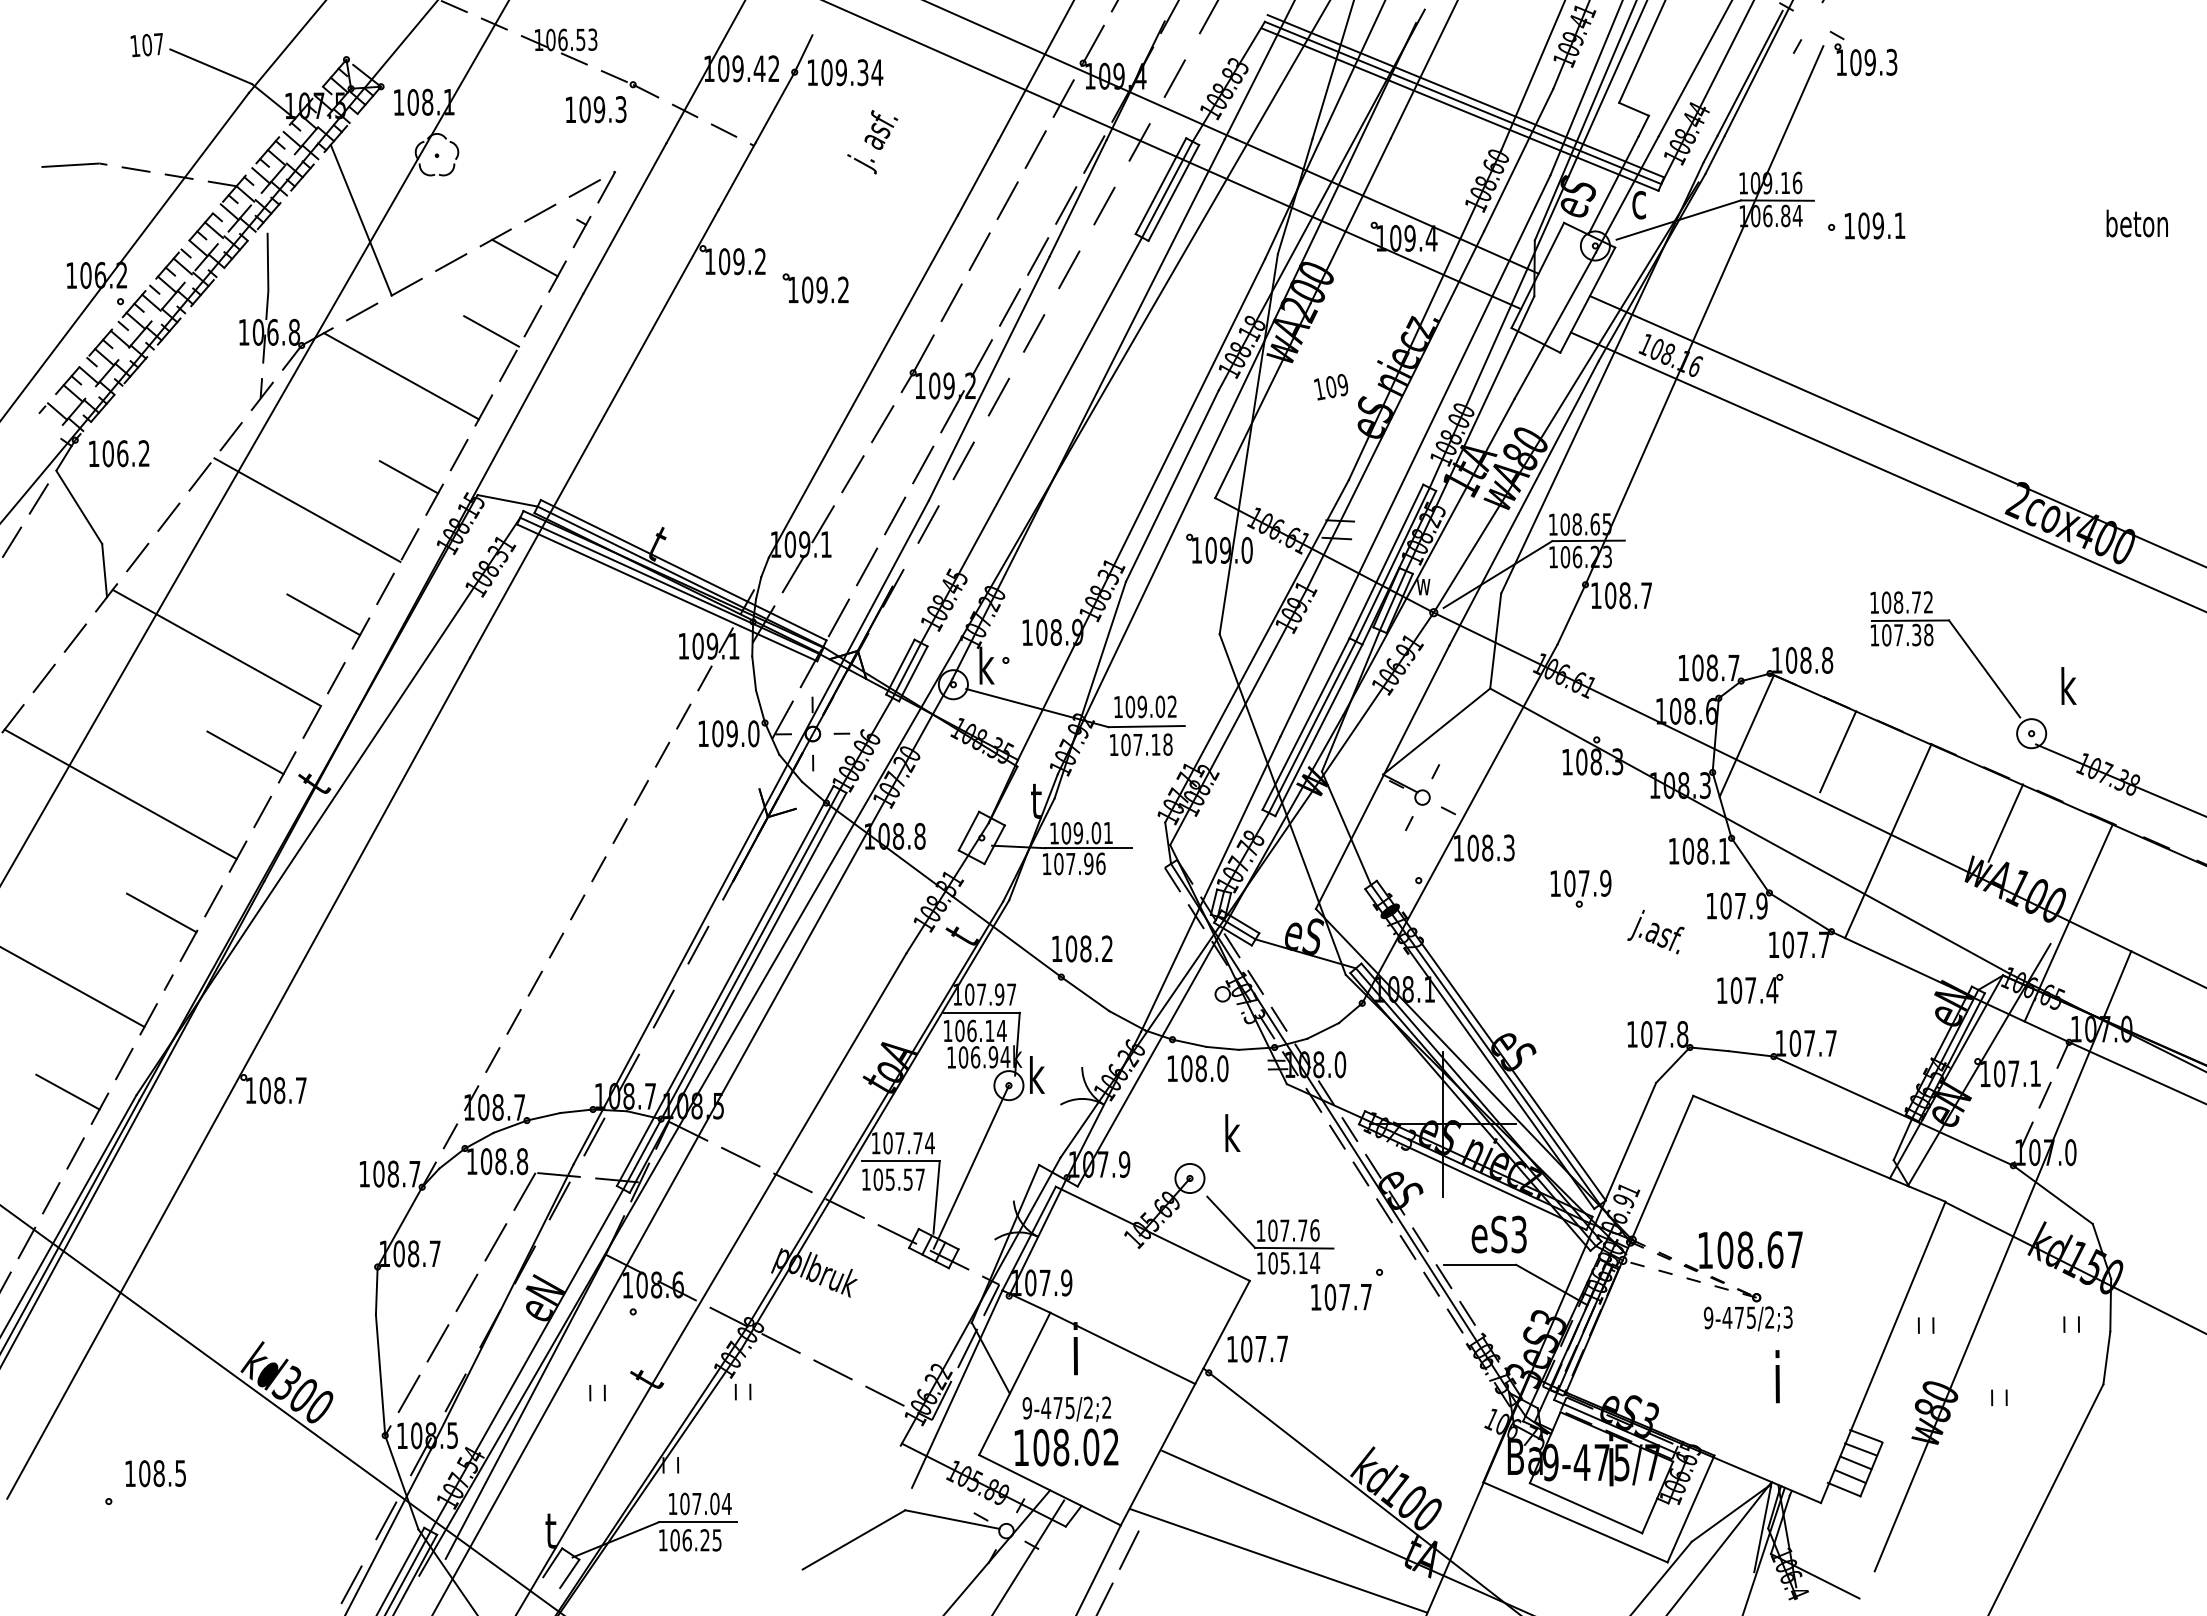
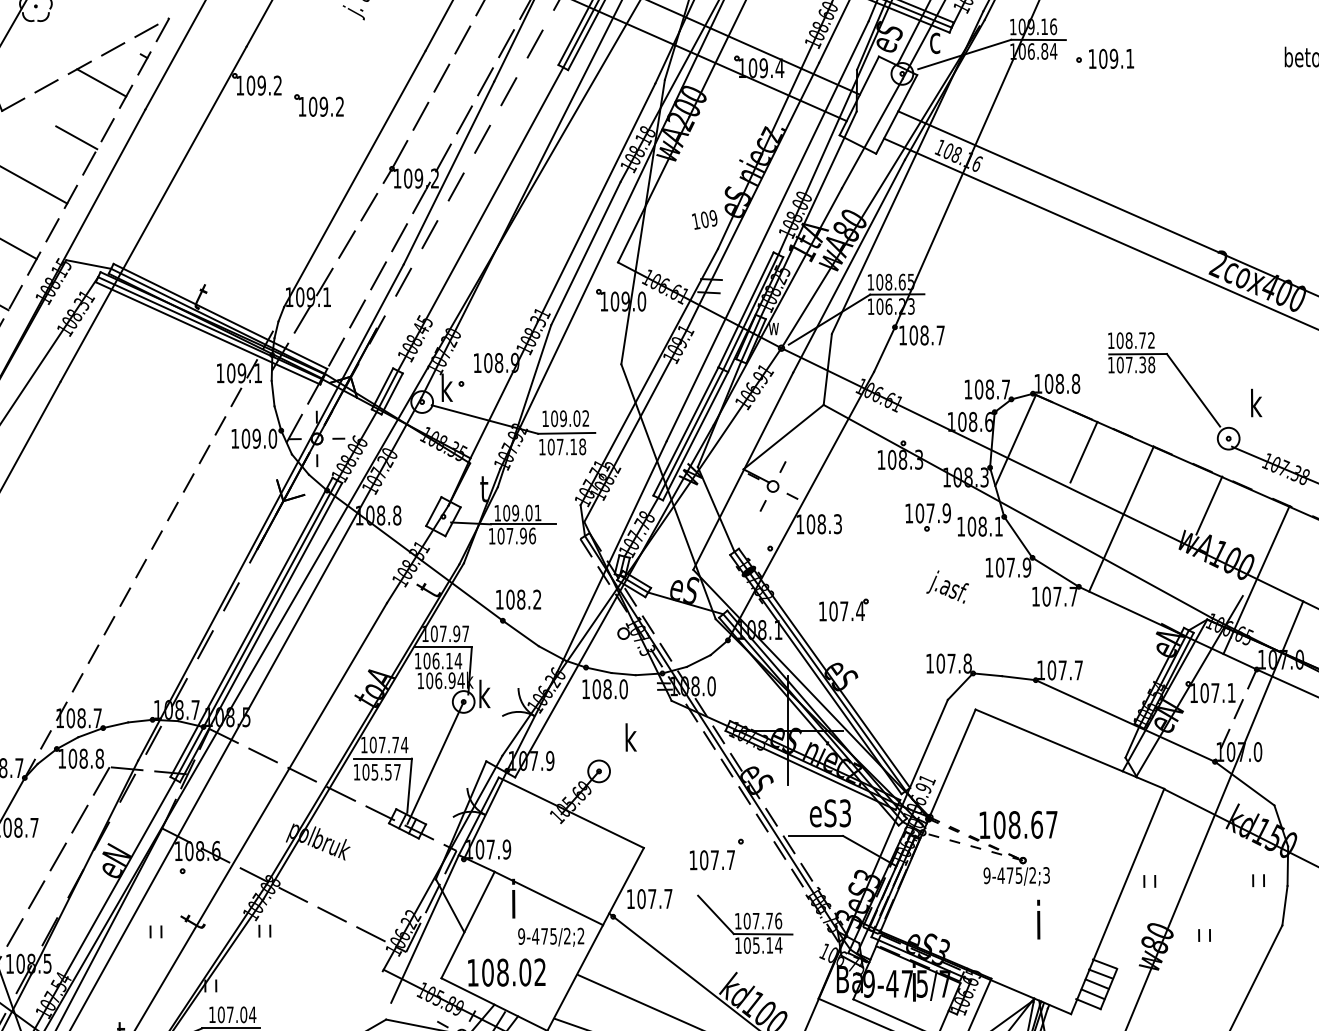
text: (1330, 386) -> (704, 219), moved
part: (1580, 888) -> (927, 517), moved
part: (1750, 988) -> (844, 609), moved
part: (1270, 1234) -> (745, 924), moved
text: (1066, 1409) -> (550, 937), moved

